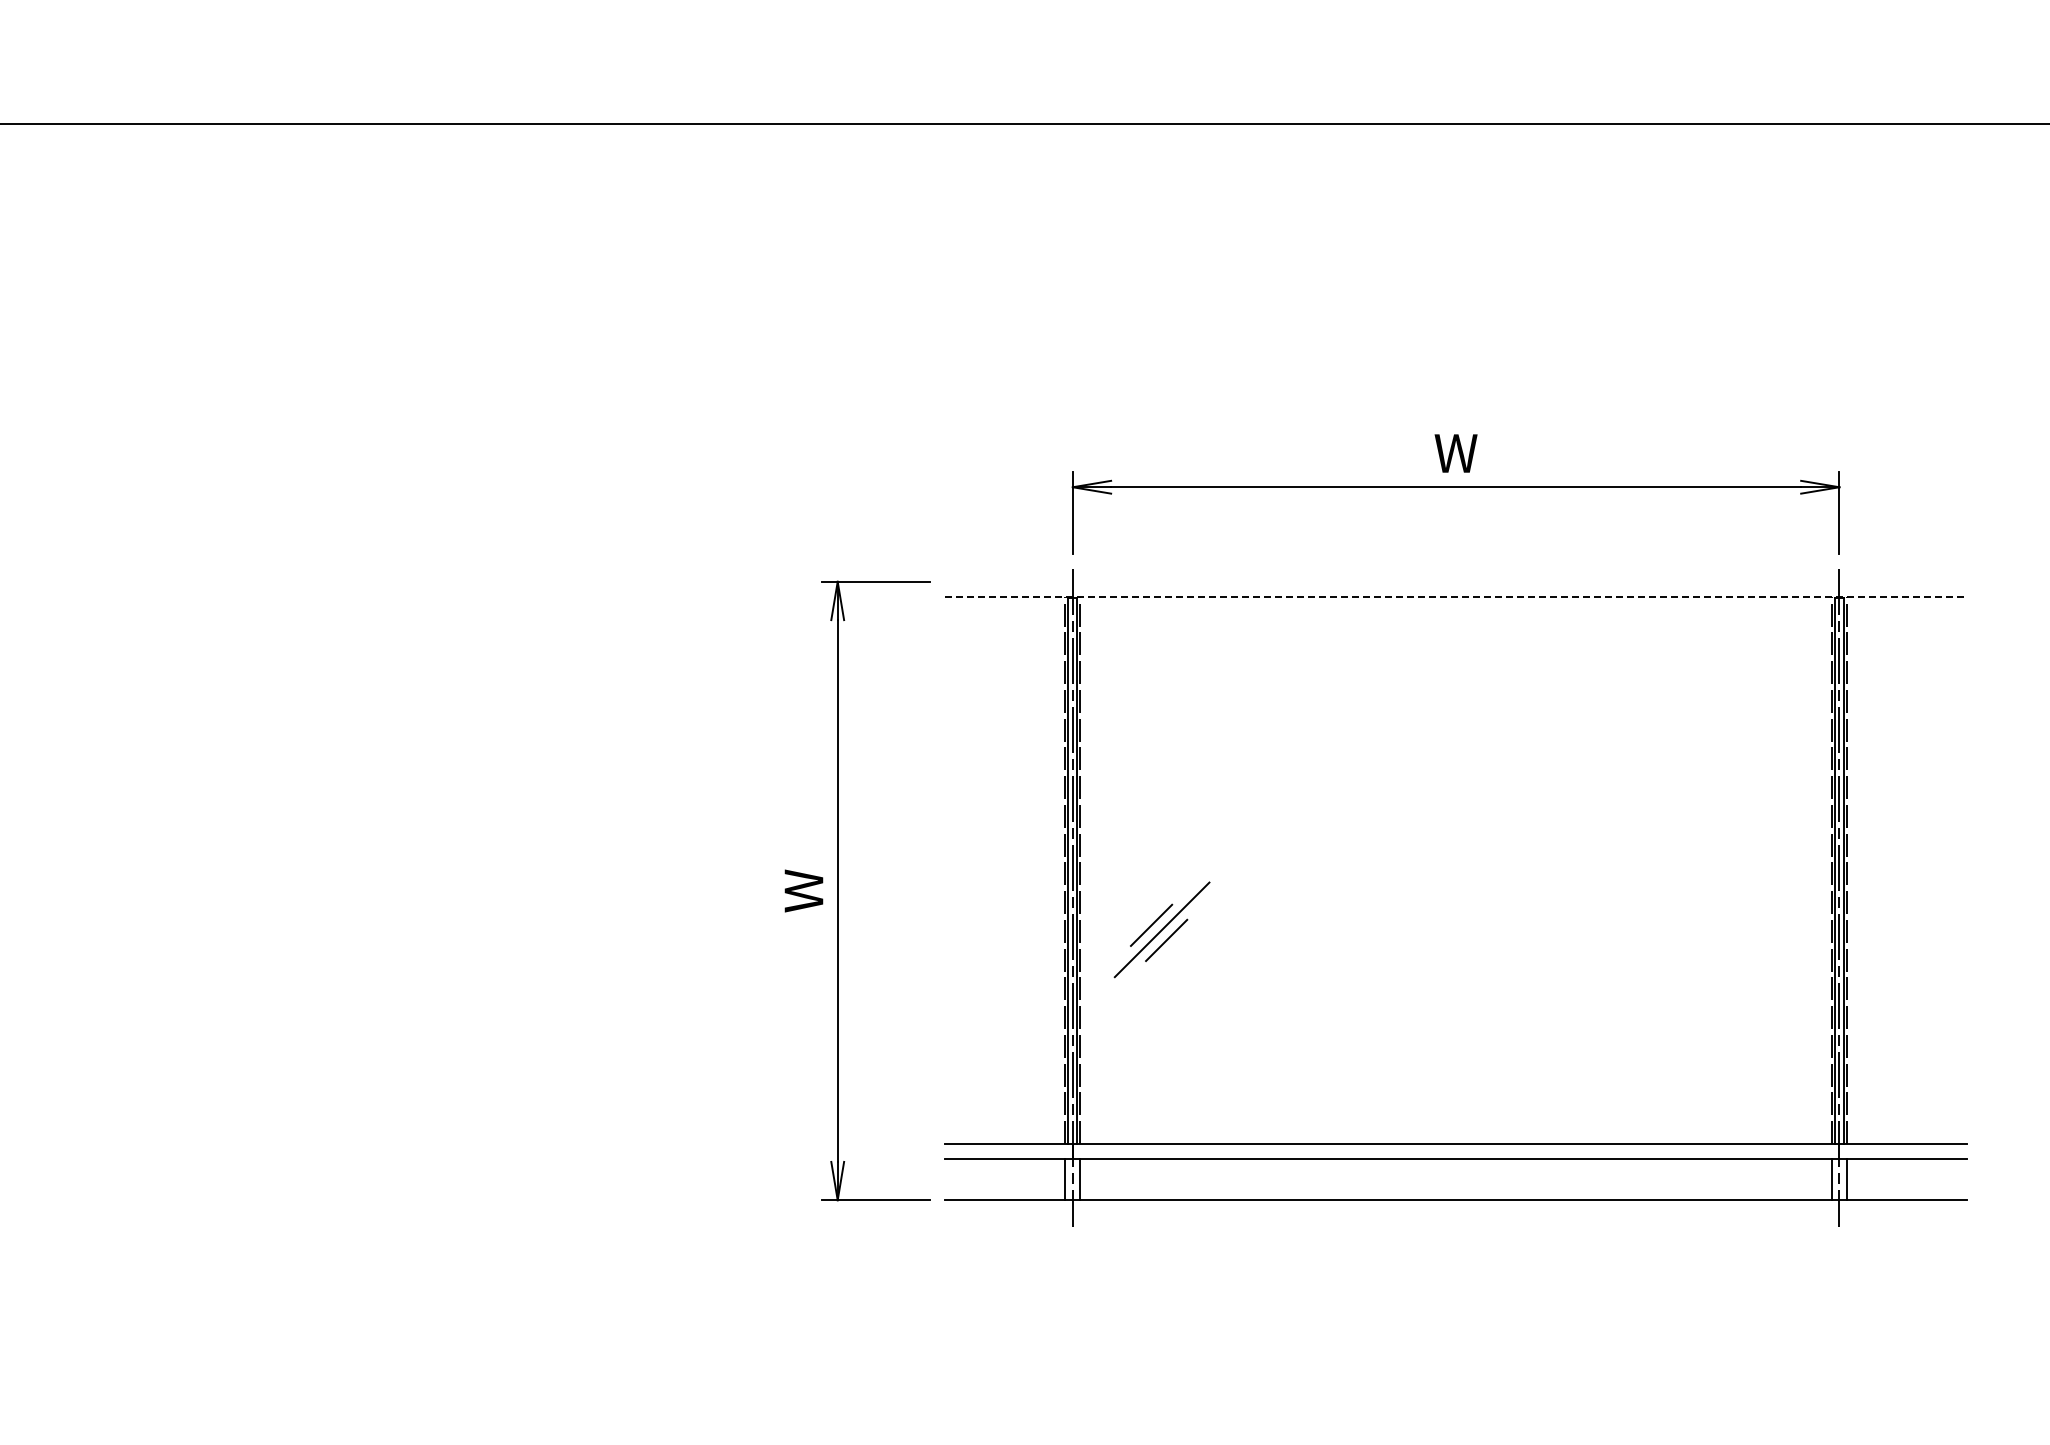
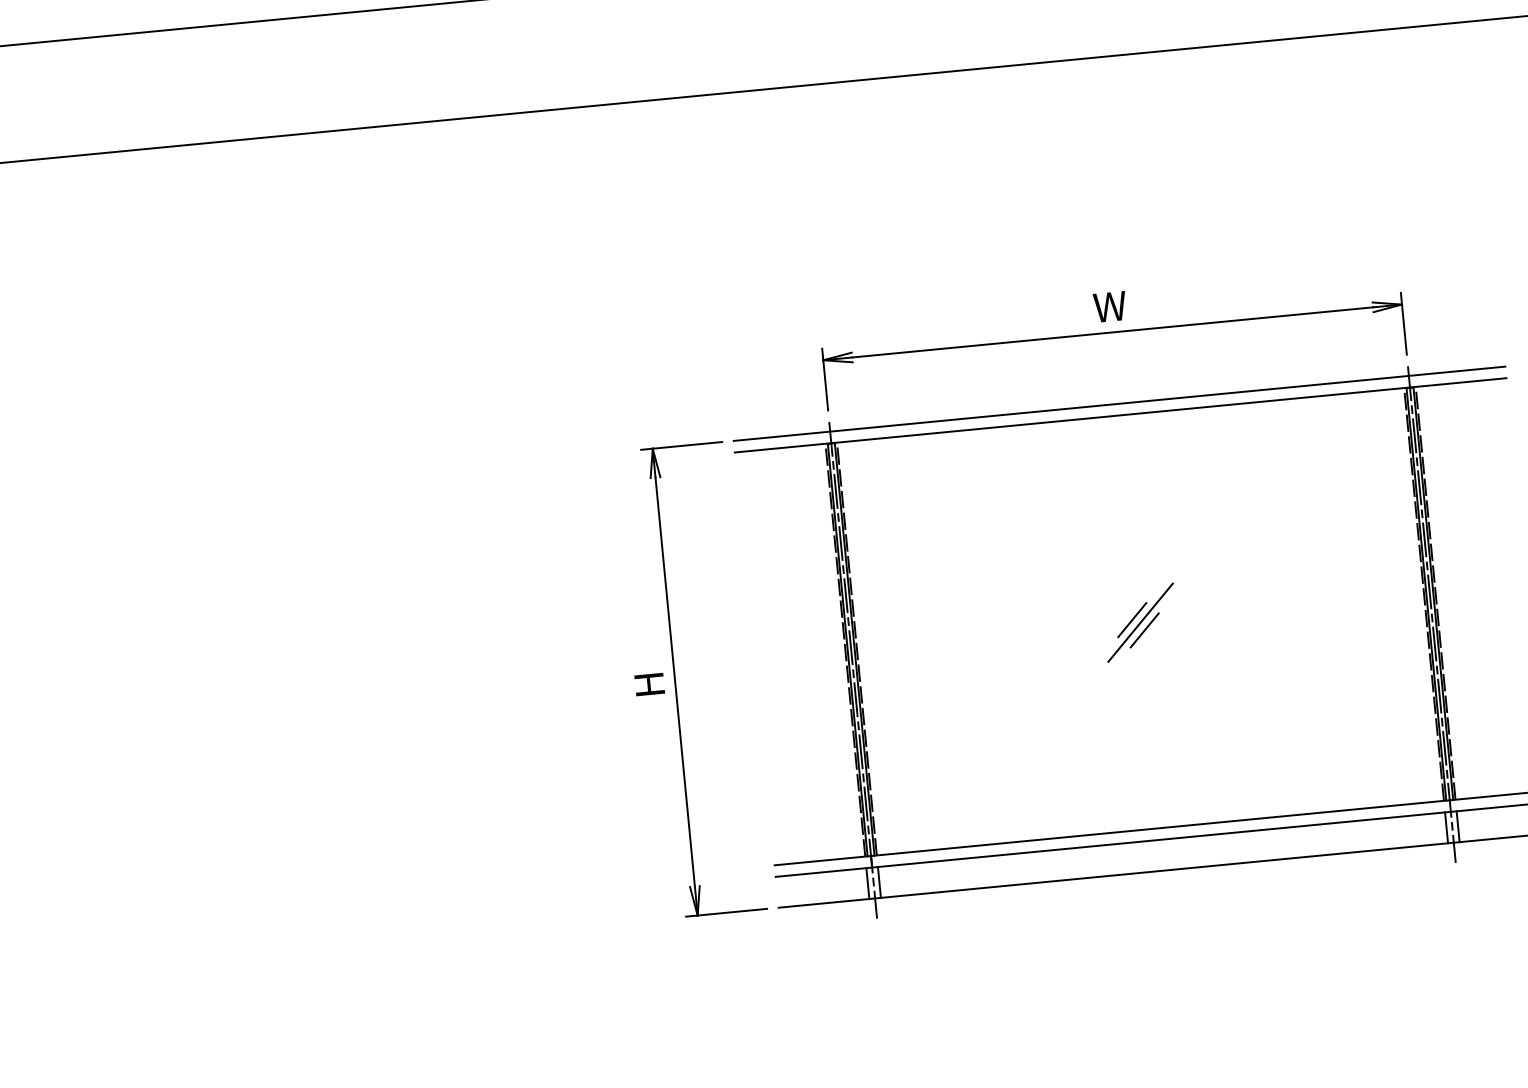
line: (1456, 581) -> (1119, 403), added
line: (1456, 597) -> (1120, 415), dashed -> solid
text: (803, 890) -> (649, 684), W -> H
part: (1161, 929) -> (1140, 622), moved

